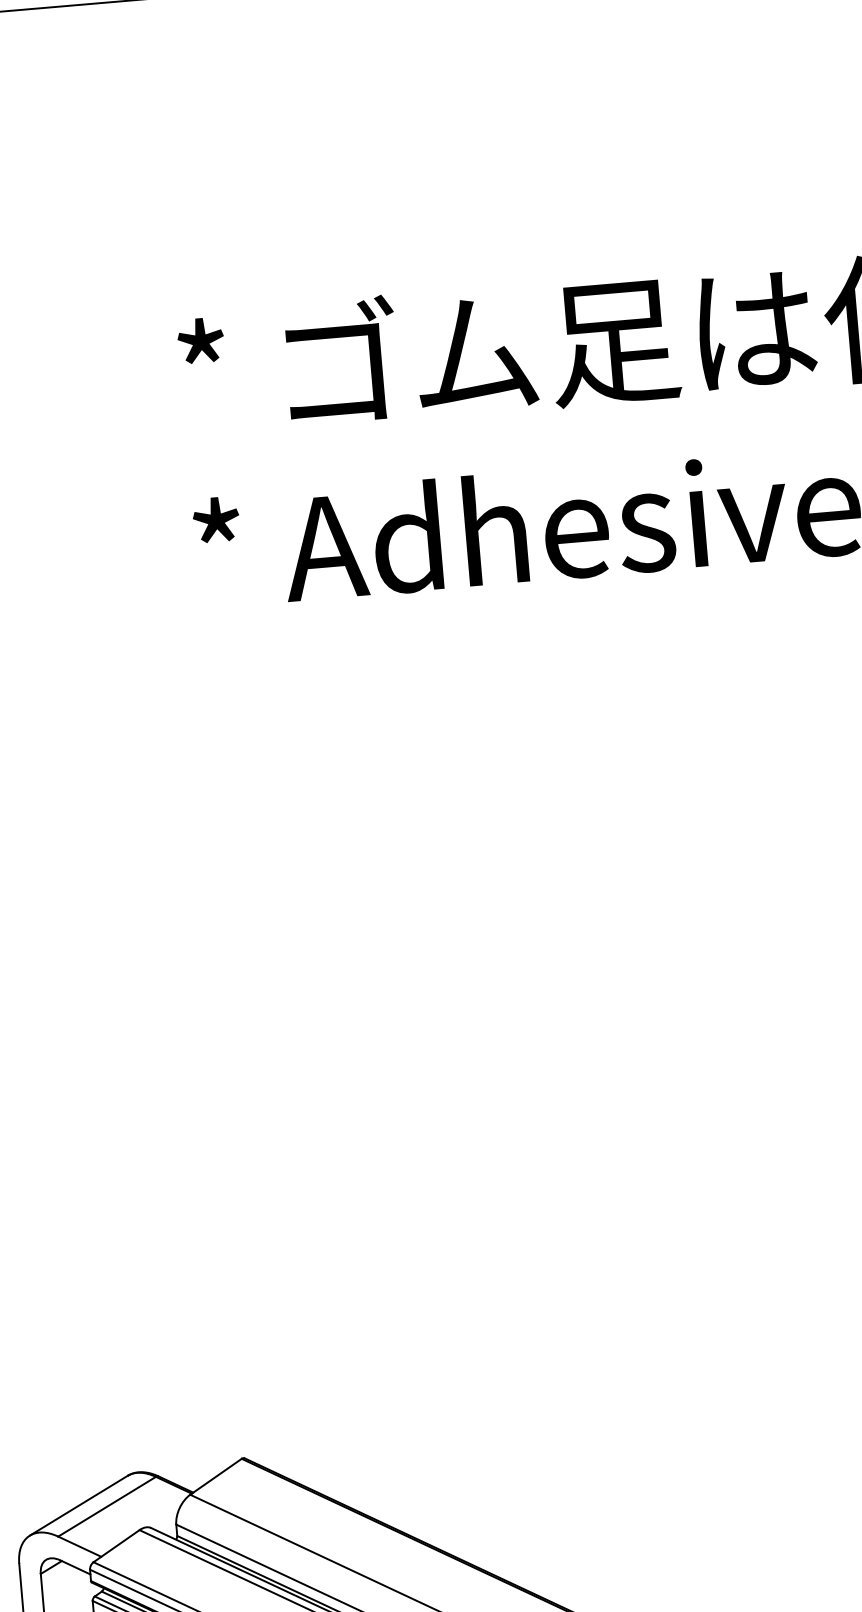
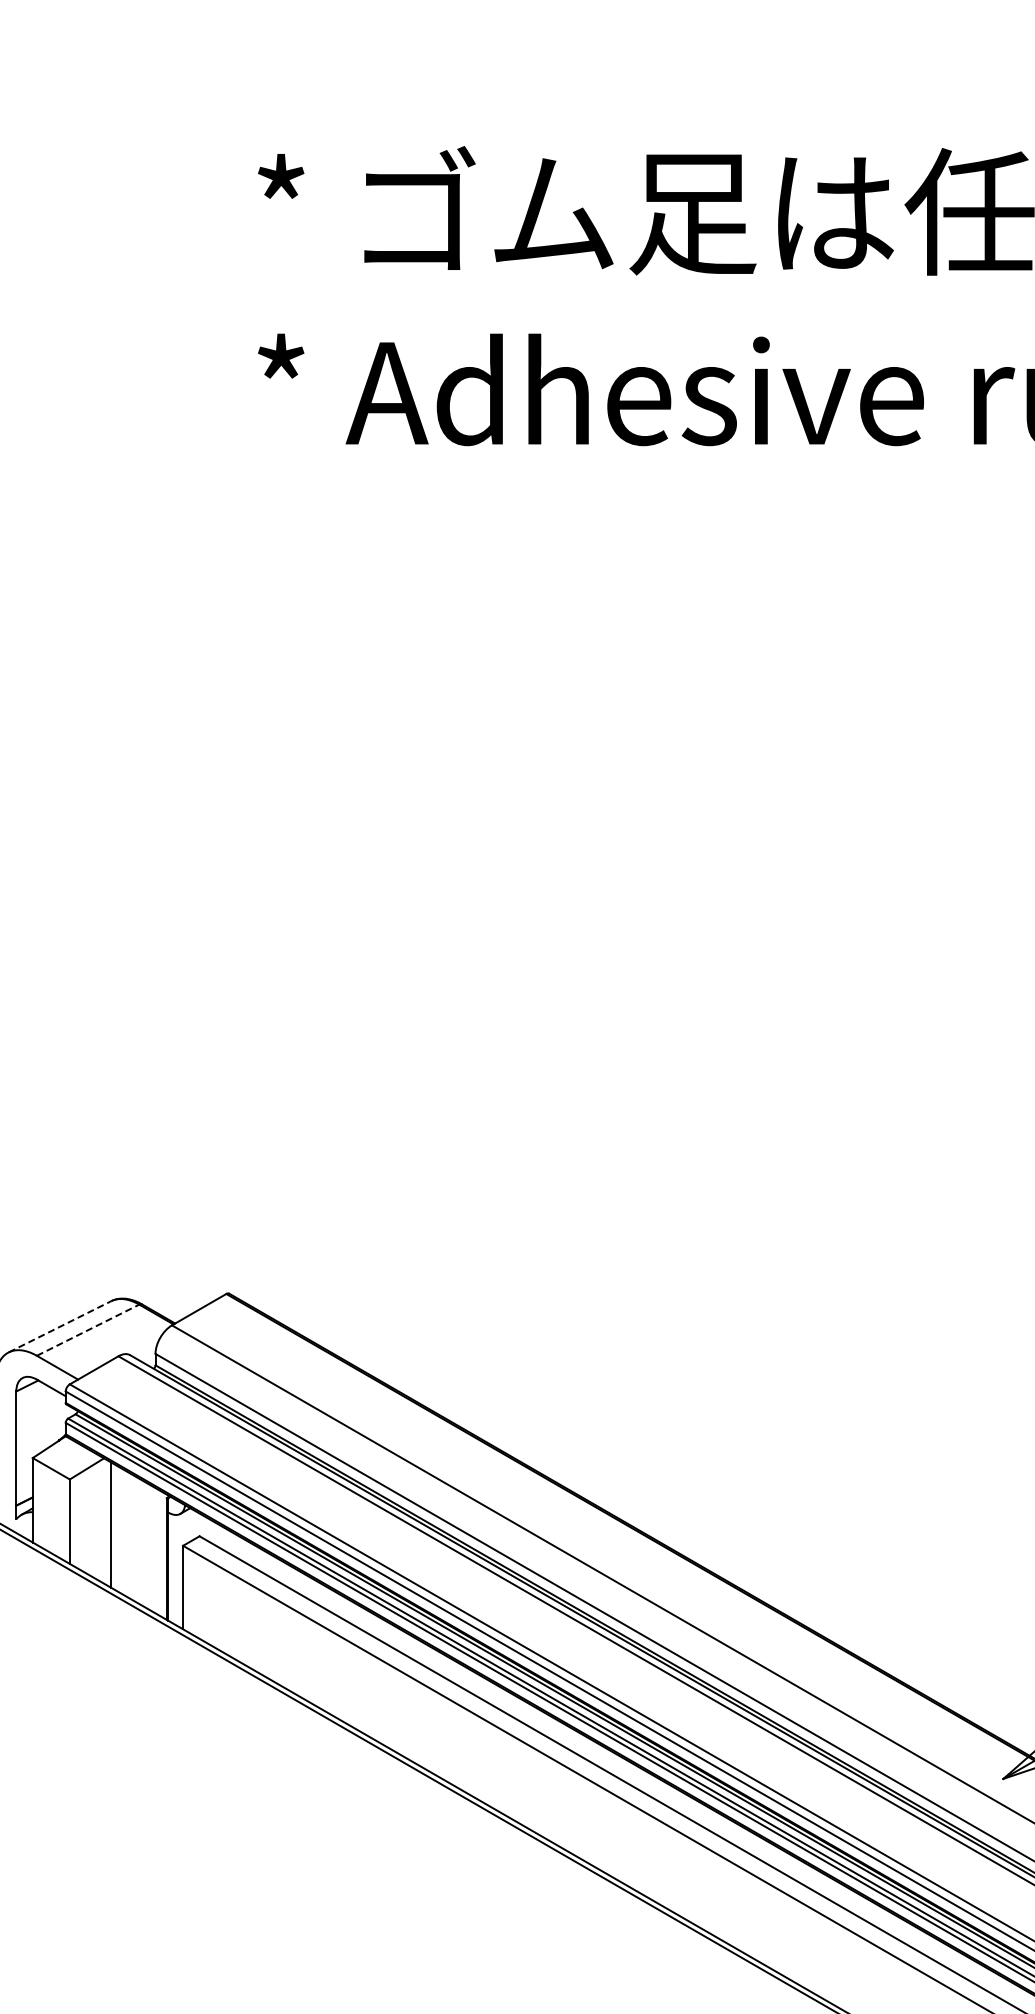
line: (79, 1505) -> (60, 1326), solid -> dashed
line: (107, 1506) -> (88, 1330), solid -> dashed

